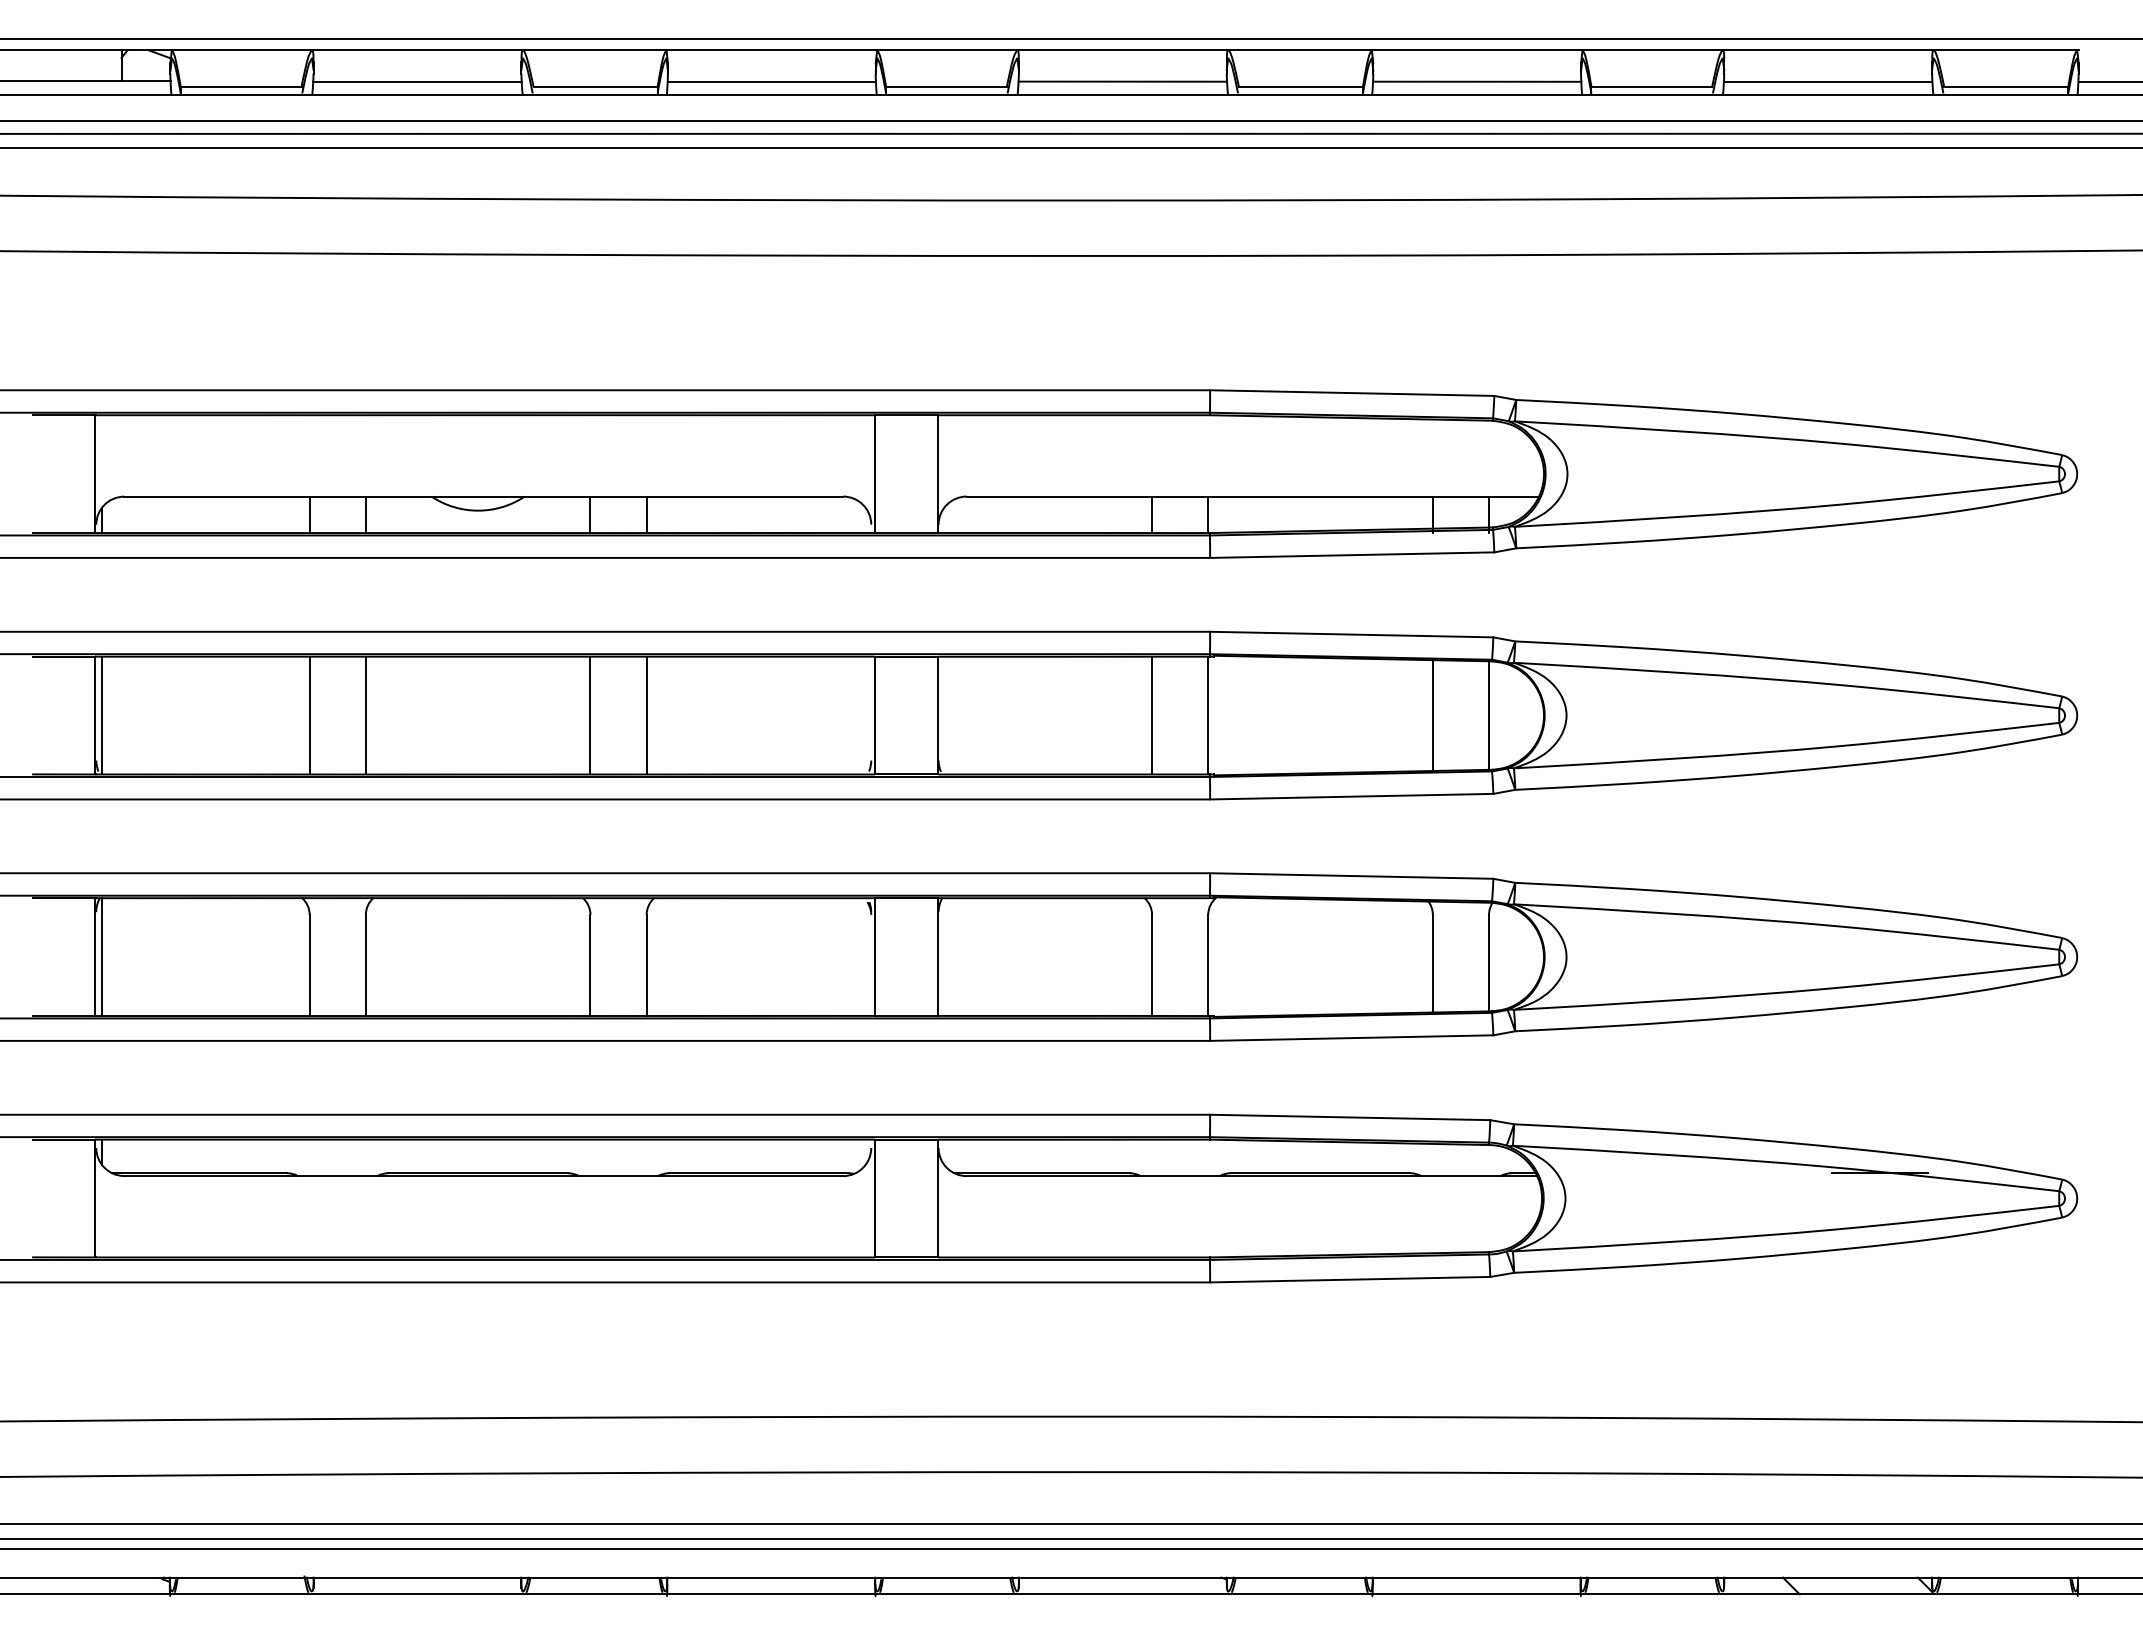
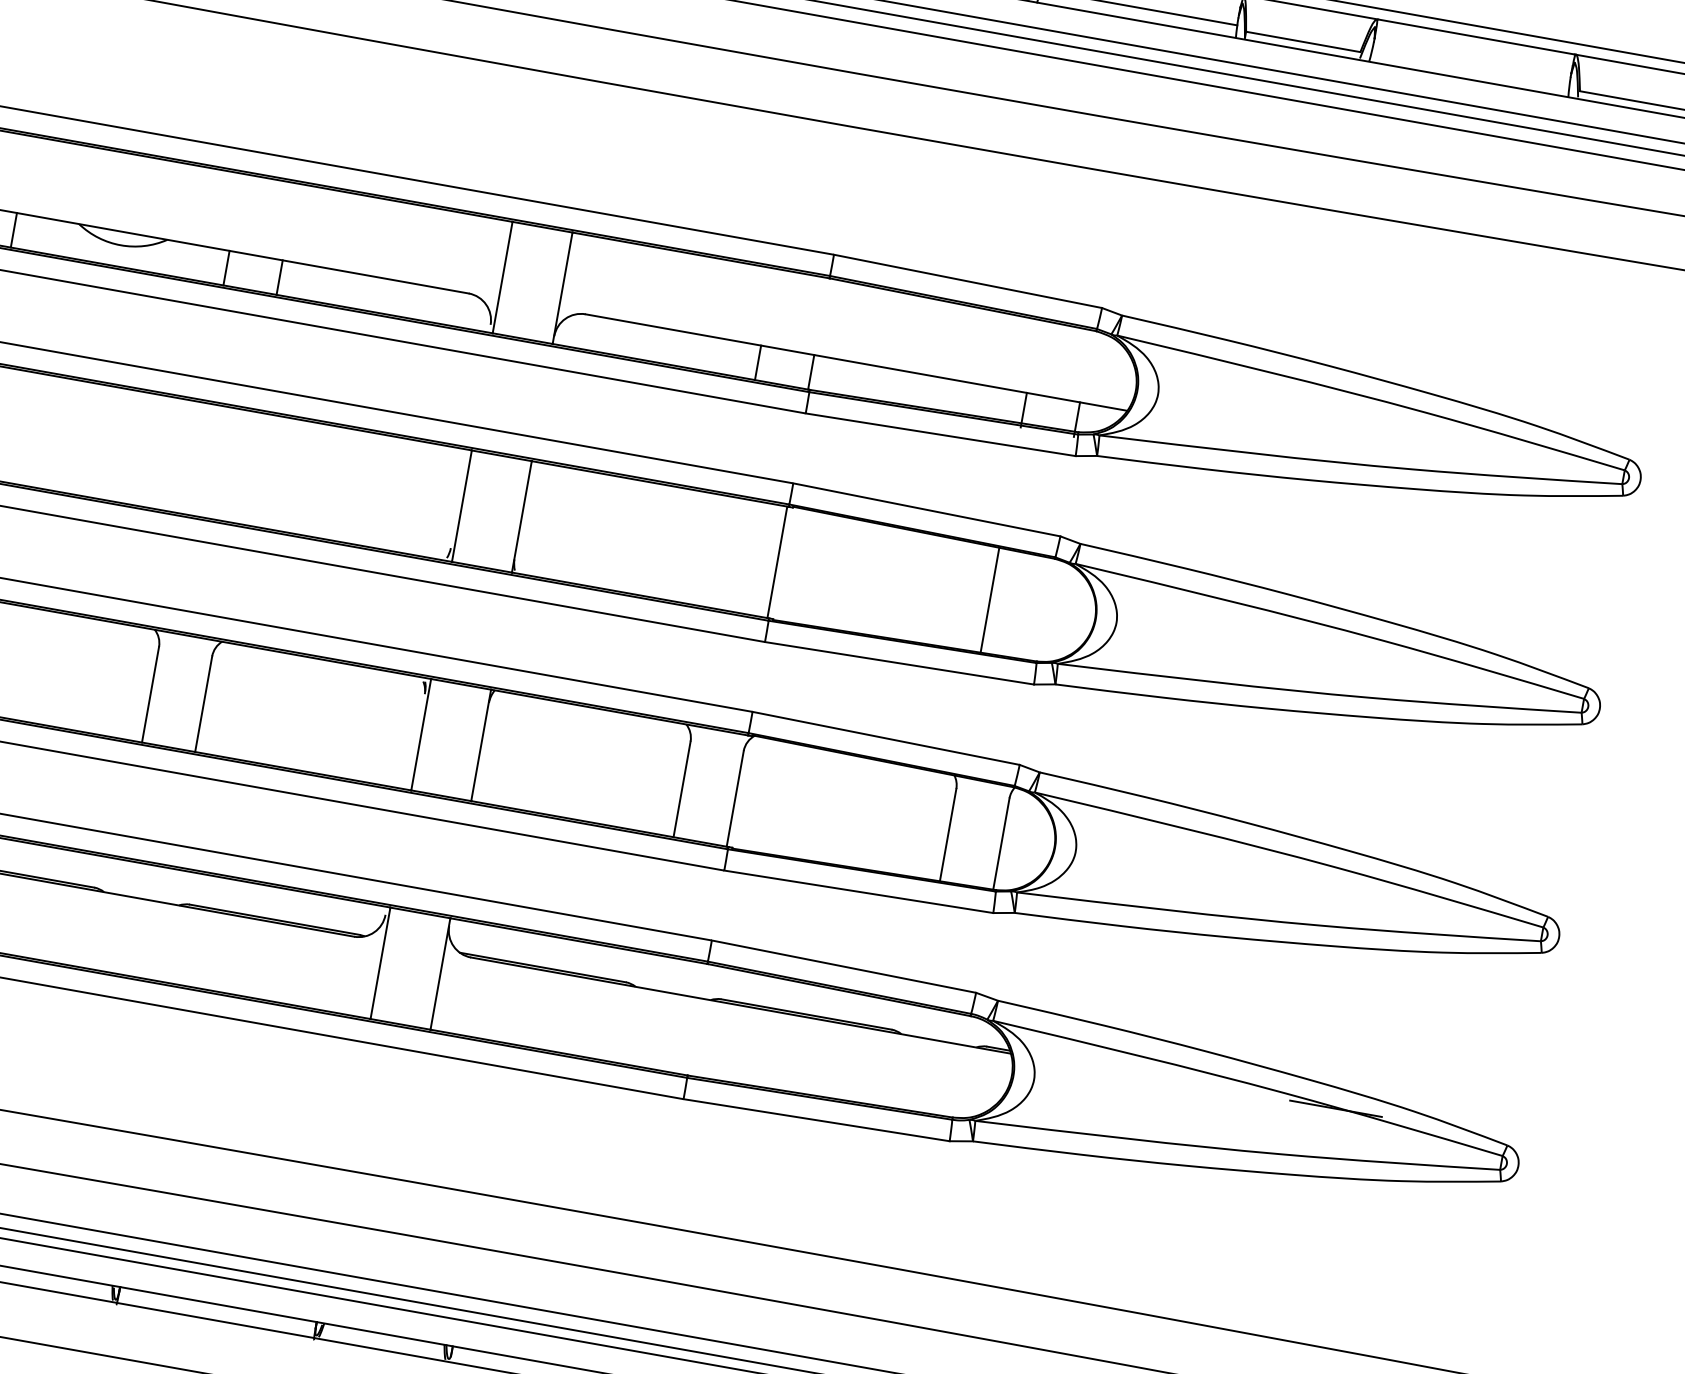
line: (1827, 81) -> (1470, 66), removed
line: (590, 715) -> (192, 458), removed
line: (646, 715) -> (245, 467), removed
line: (1152, 715) -> (724, 552), removed
line: (1489, 715) -> (1043, 609), removed

